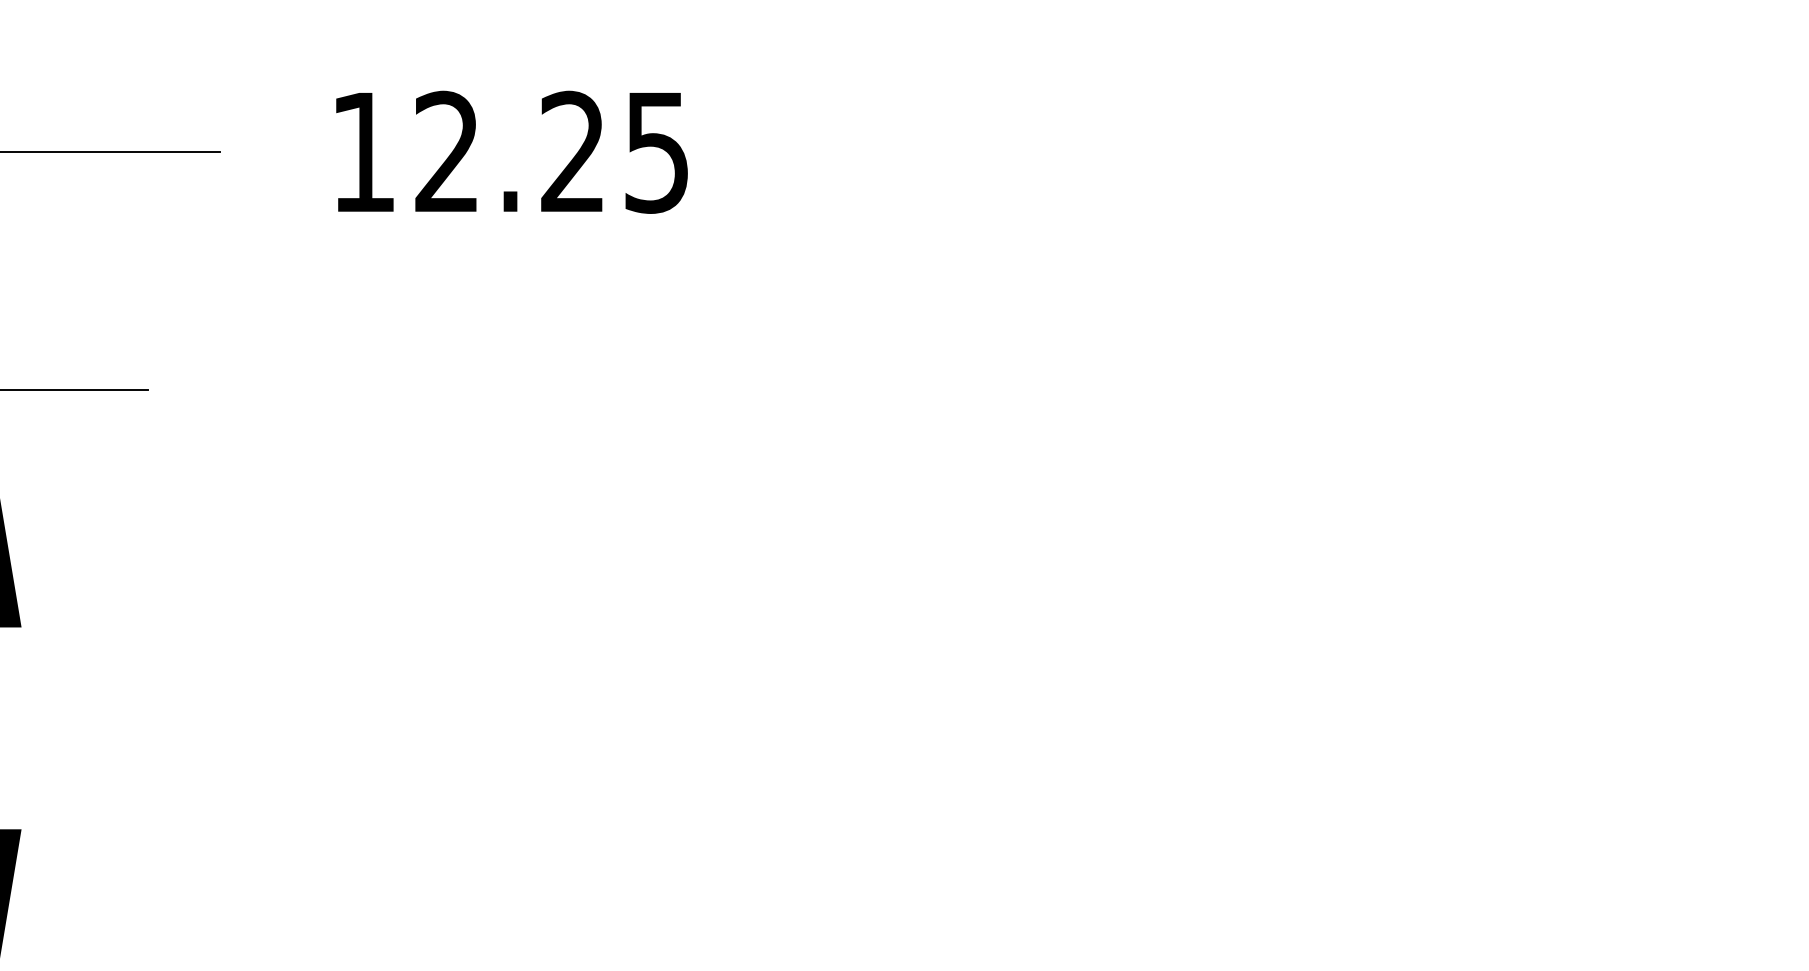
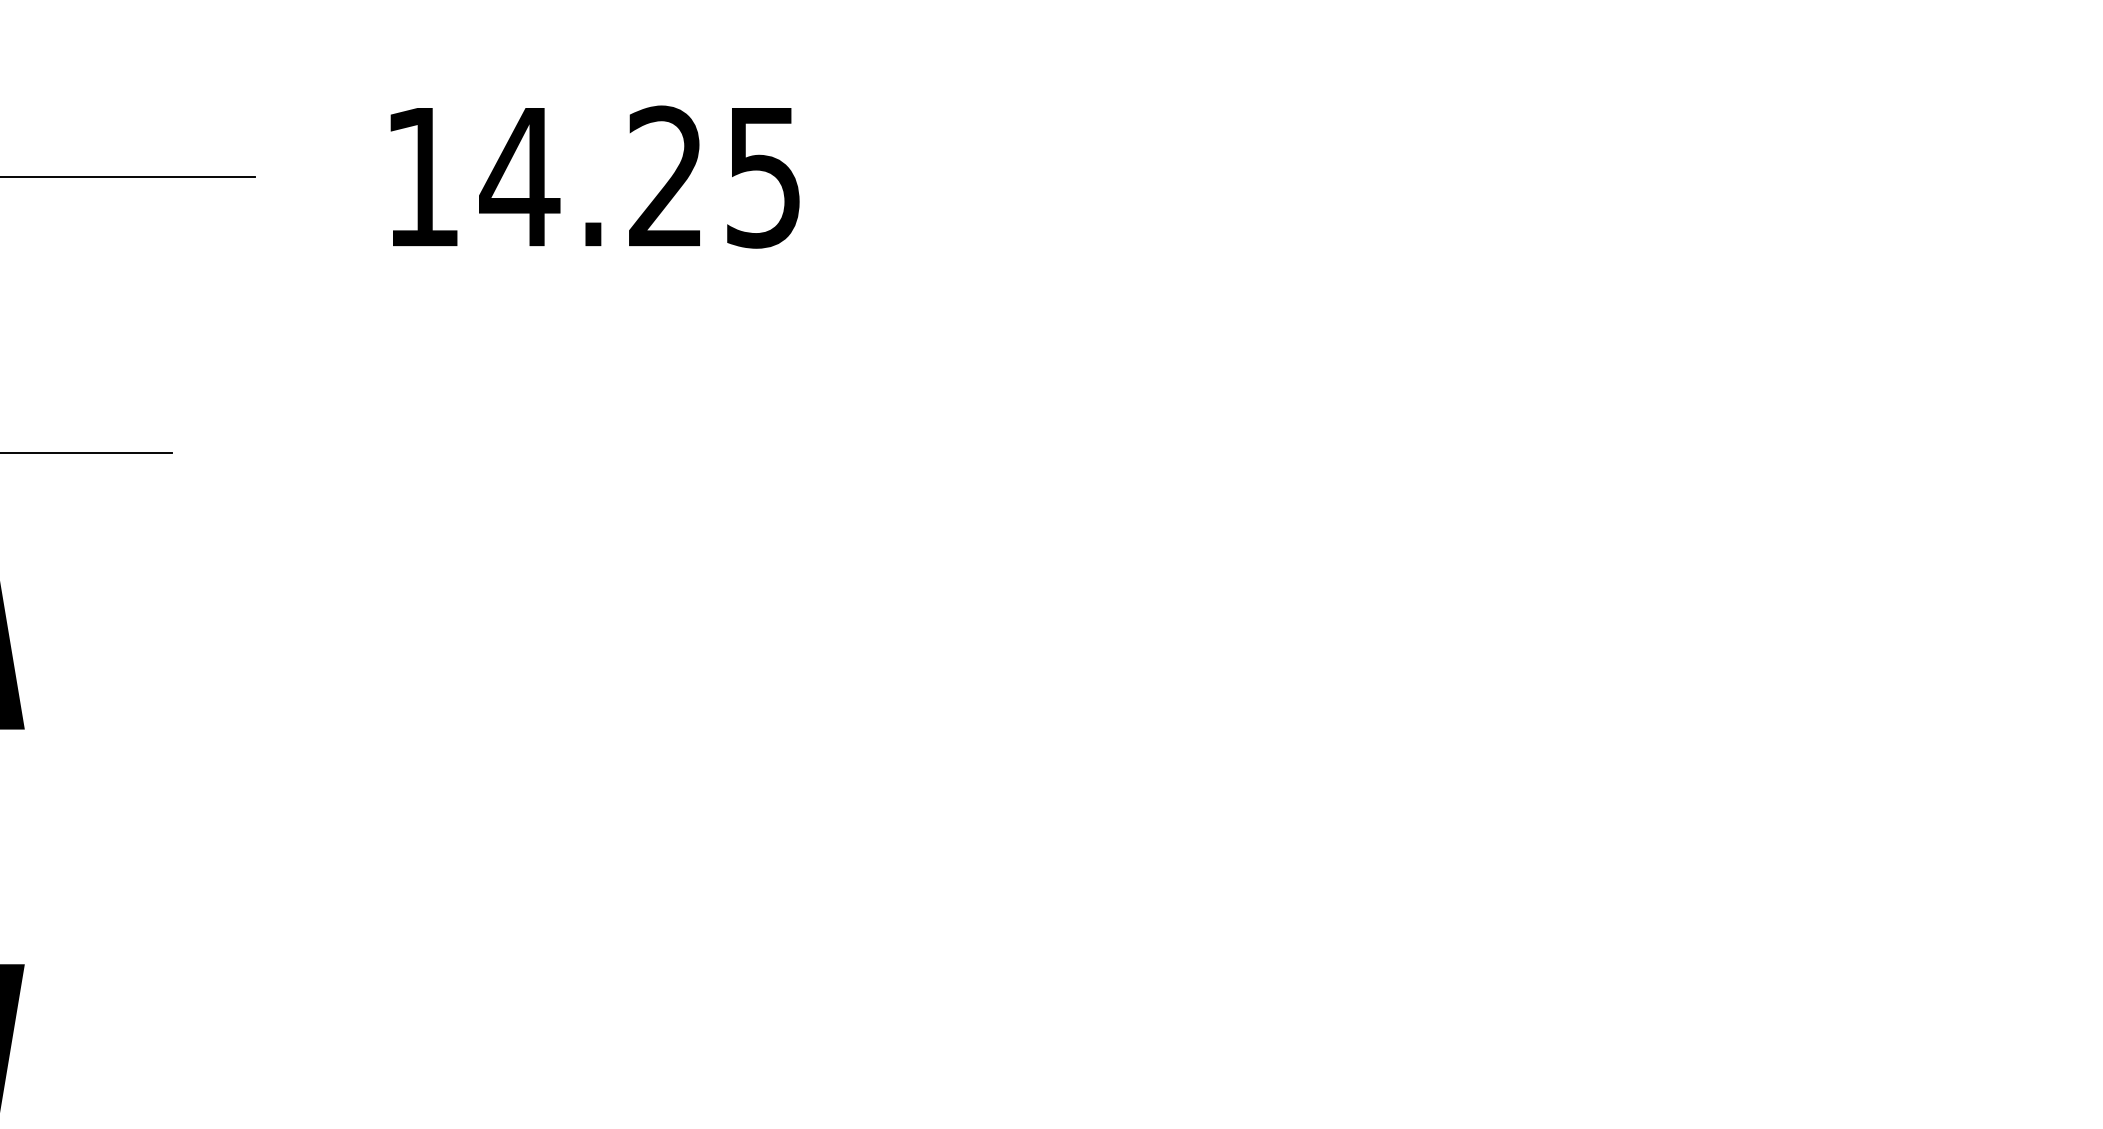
text: (446, 150) -> (519, 175), 12.25 -> 14.25

